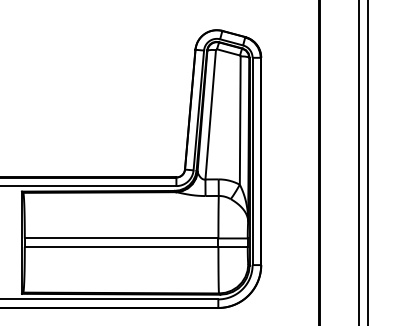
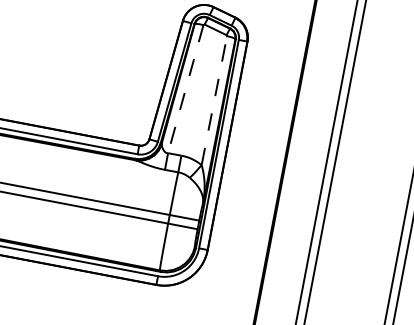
line: (210, 114) -> (185, 88), solid -> dashed
line: (240, 120) -> (214, 100), solid -> dashed

